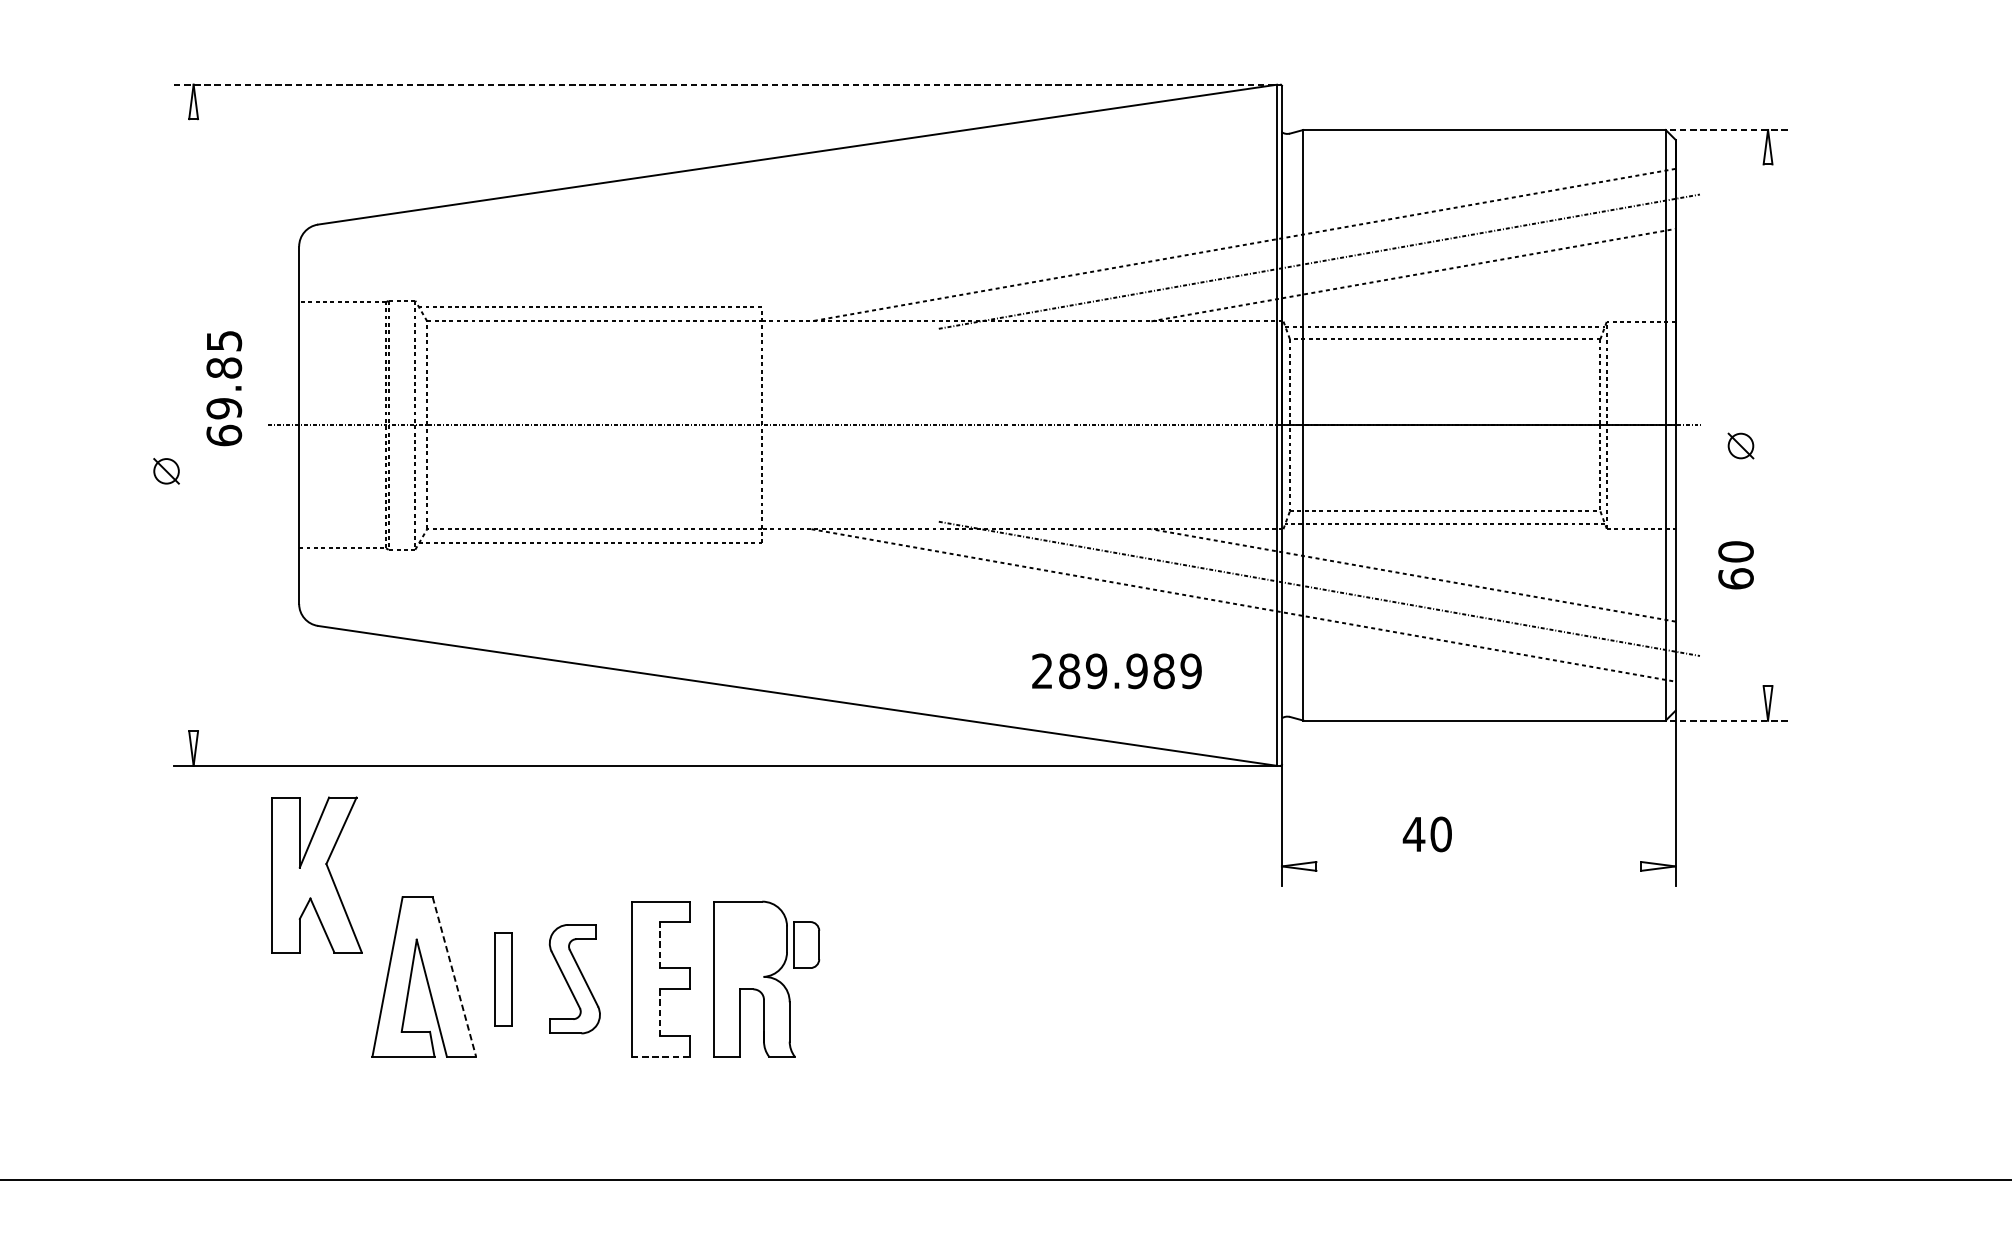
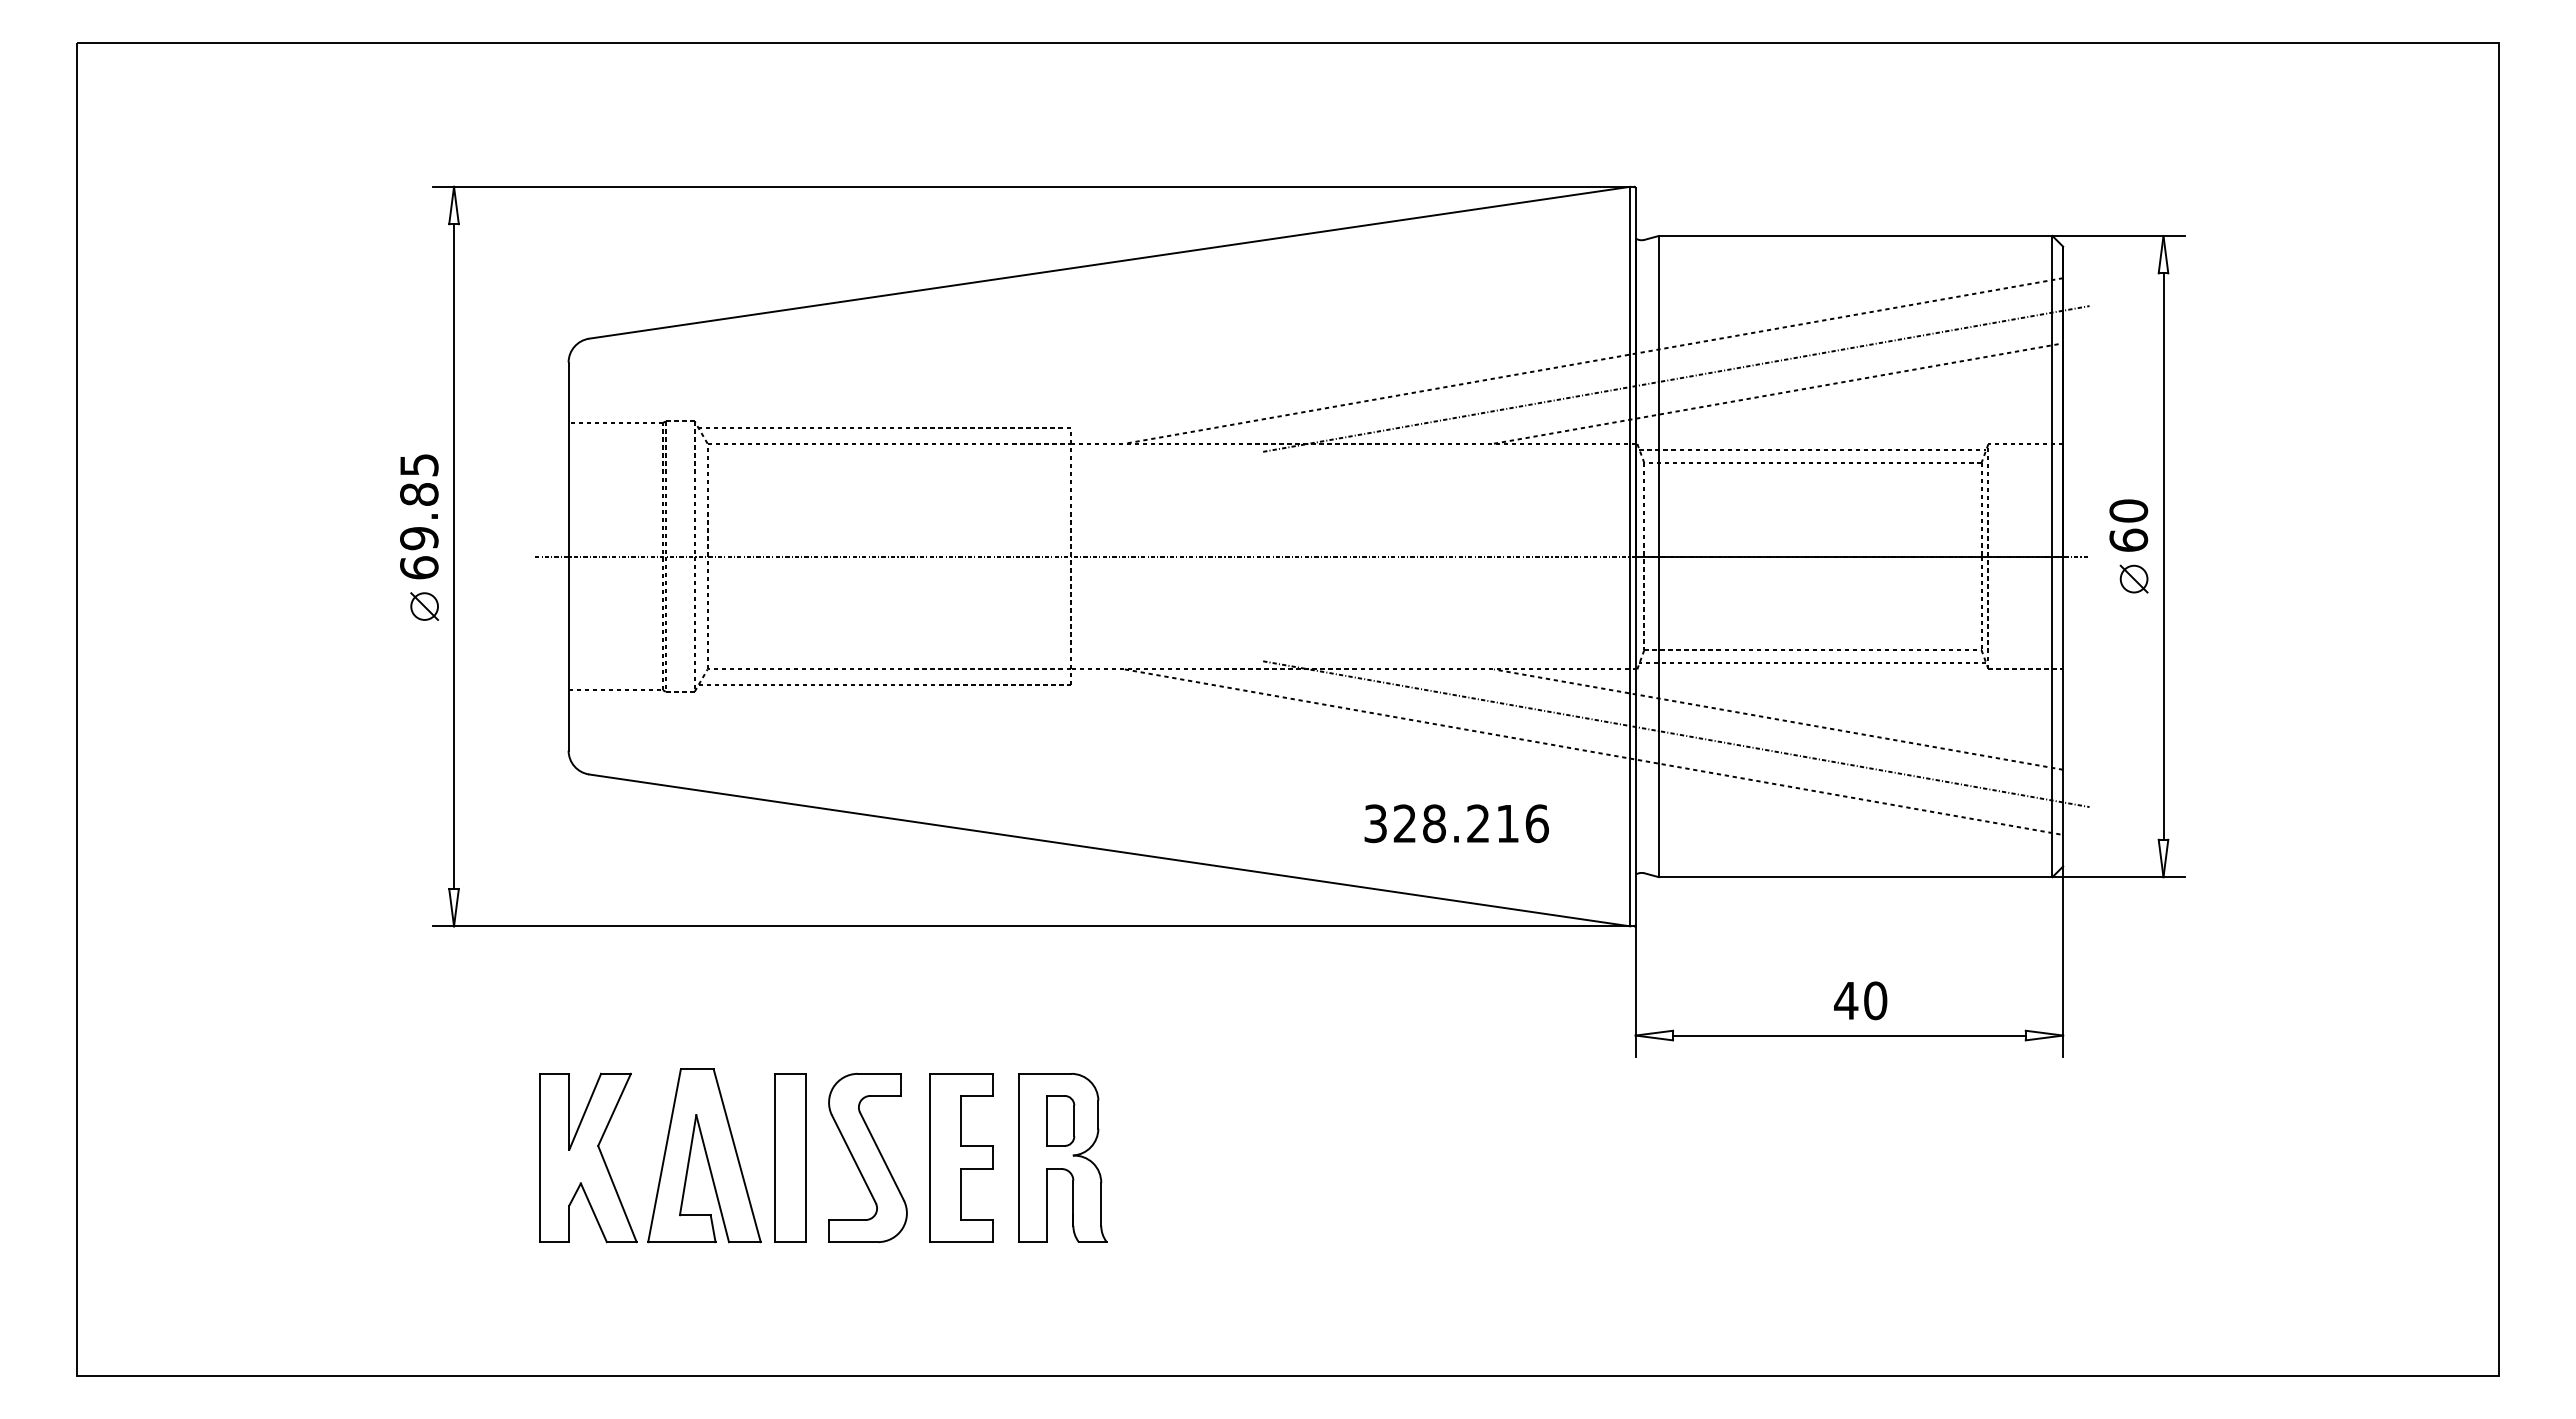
line: (725, 84) -> (1031, 186), dashed -> solid
line: (1726, 129) -> (2118, 235), dashed -> solid
text: (224, 388) -> (419, 516), moved
line: (194, 425) -> (454, 556), added
line: (1768, 425) -> (2163, 556), added
text: (1735, 565) -> (2128, 525), moved
text: (1116, 671) -> (1456, 823), 289.989 -> 328.216
line: (1726, 720) -> (2118, 877), dashed -> solid
text: (1427, 834) -> (1860, 1000), moved
line: (1478, 866) -> (1849, 1035), added
part: (317, 874) -> (588, 1157), moved
line: (660, 944) -> (960, 1120), dashed -> solid
part: (806, 944) -> (1060, 1120), moved
line: (454, 976) -> (737, 1155), dashed -> solid
part: (503, 978) -> (790, 1157), size x1.67
part: (574, 978) -> (867, 1157), size x1.43
line: (660, 1012) -> (960, 1194), dashed -> solid
line: (661, 1057) -> (961, 1242), dashed -> solid

